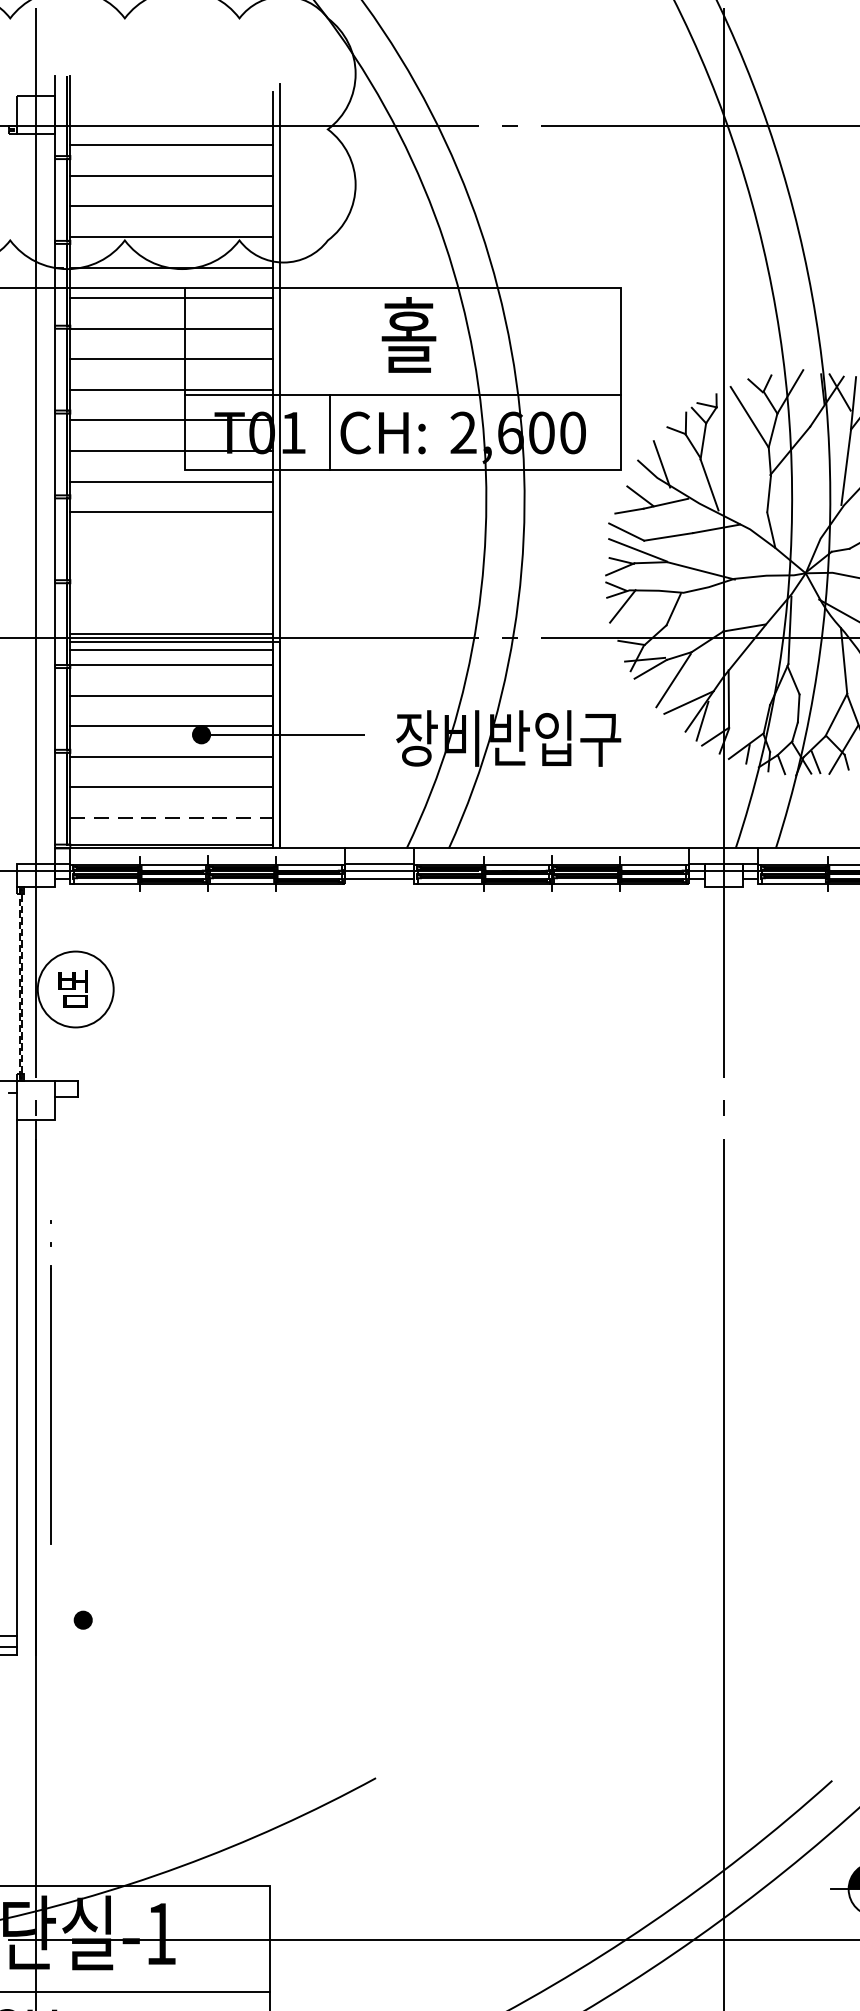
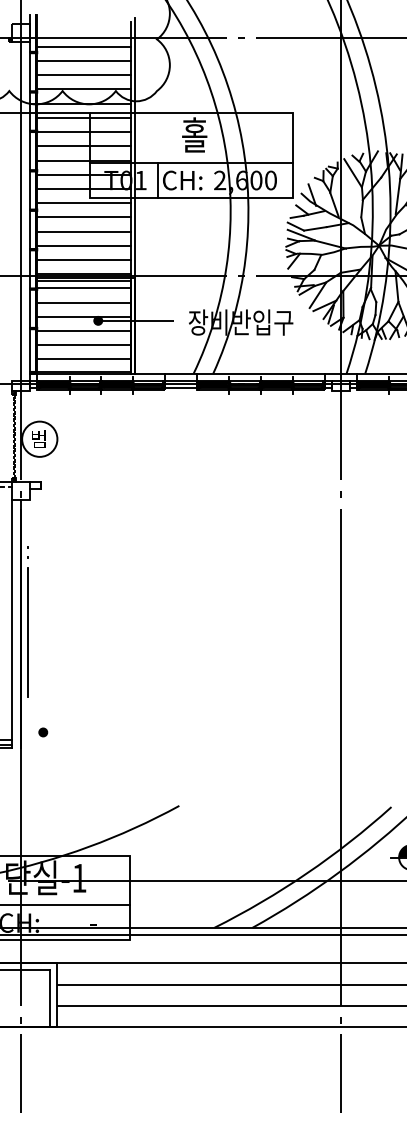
line: (171, 542) -> (84, 231), added
line: (171, 572) -> (84, 245), added
line: (171, 602) -> (84, 259), added
line: (171, 817) -> (84, 359), dashed -> solid

